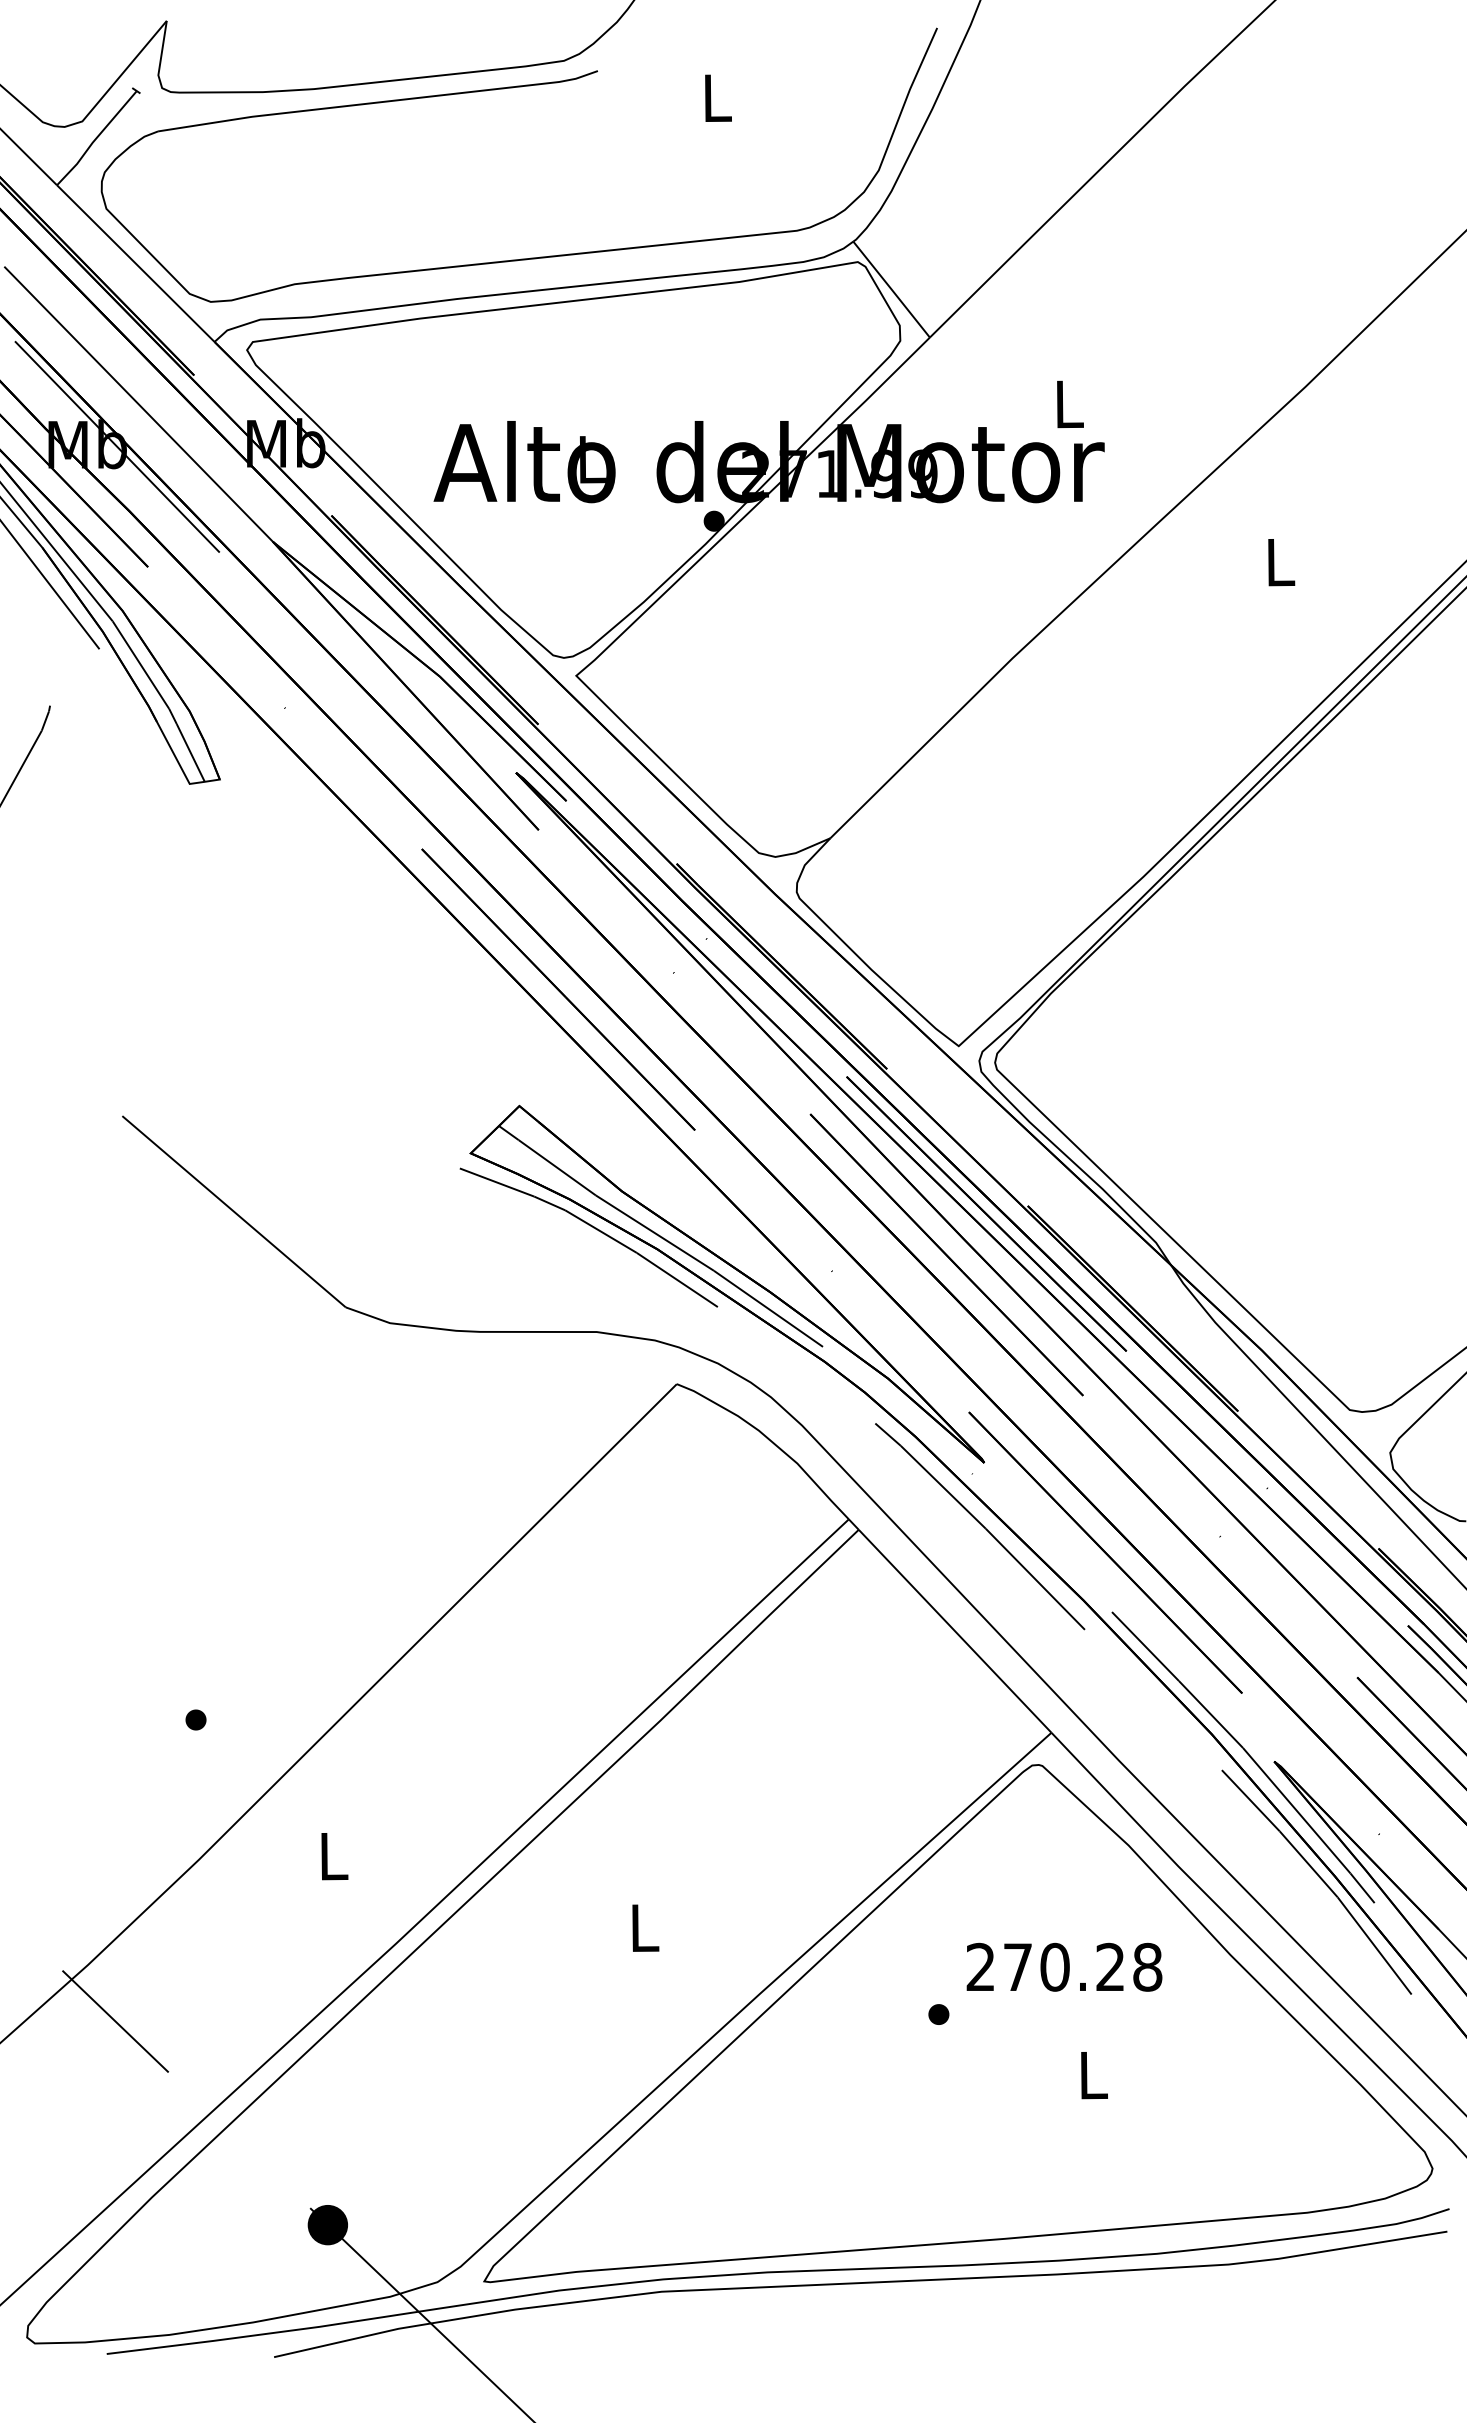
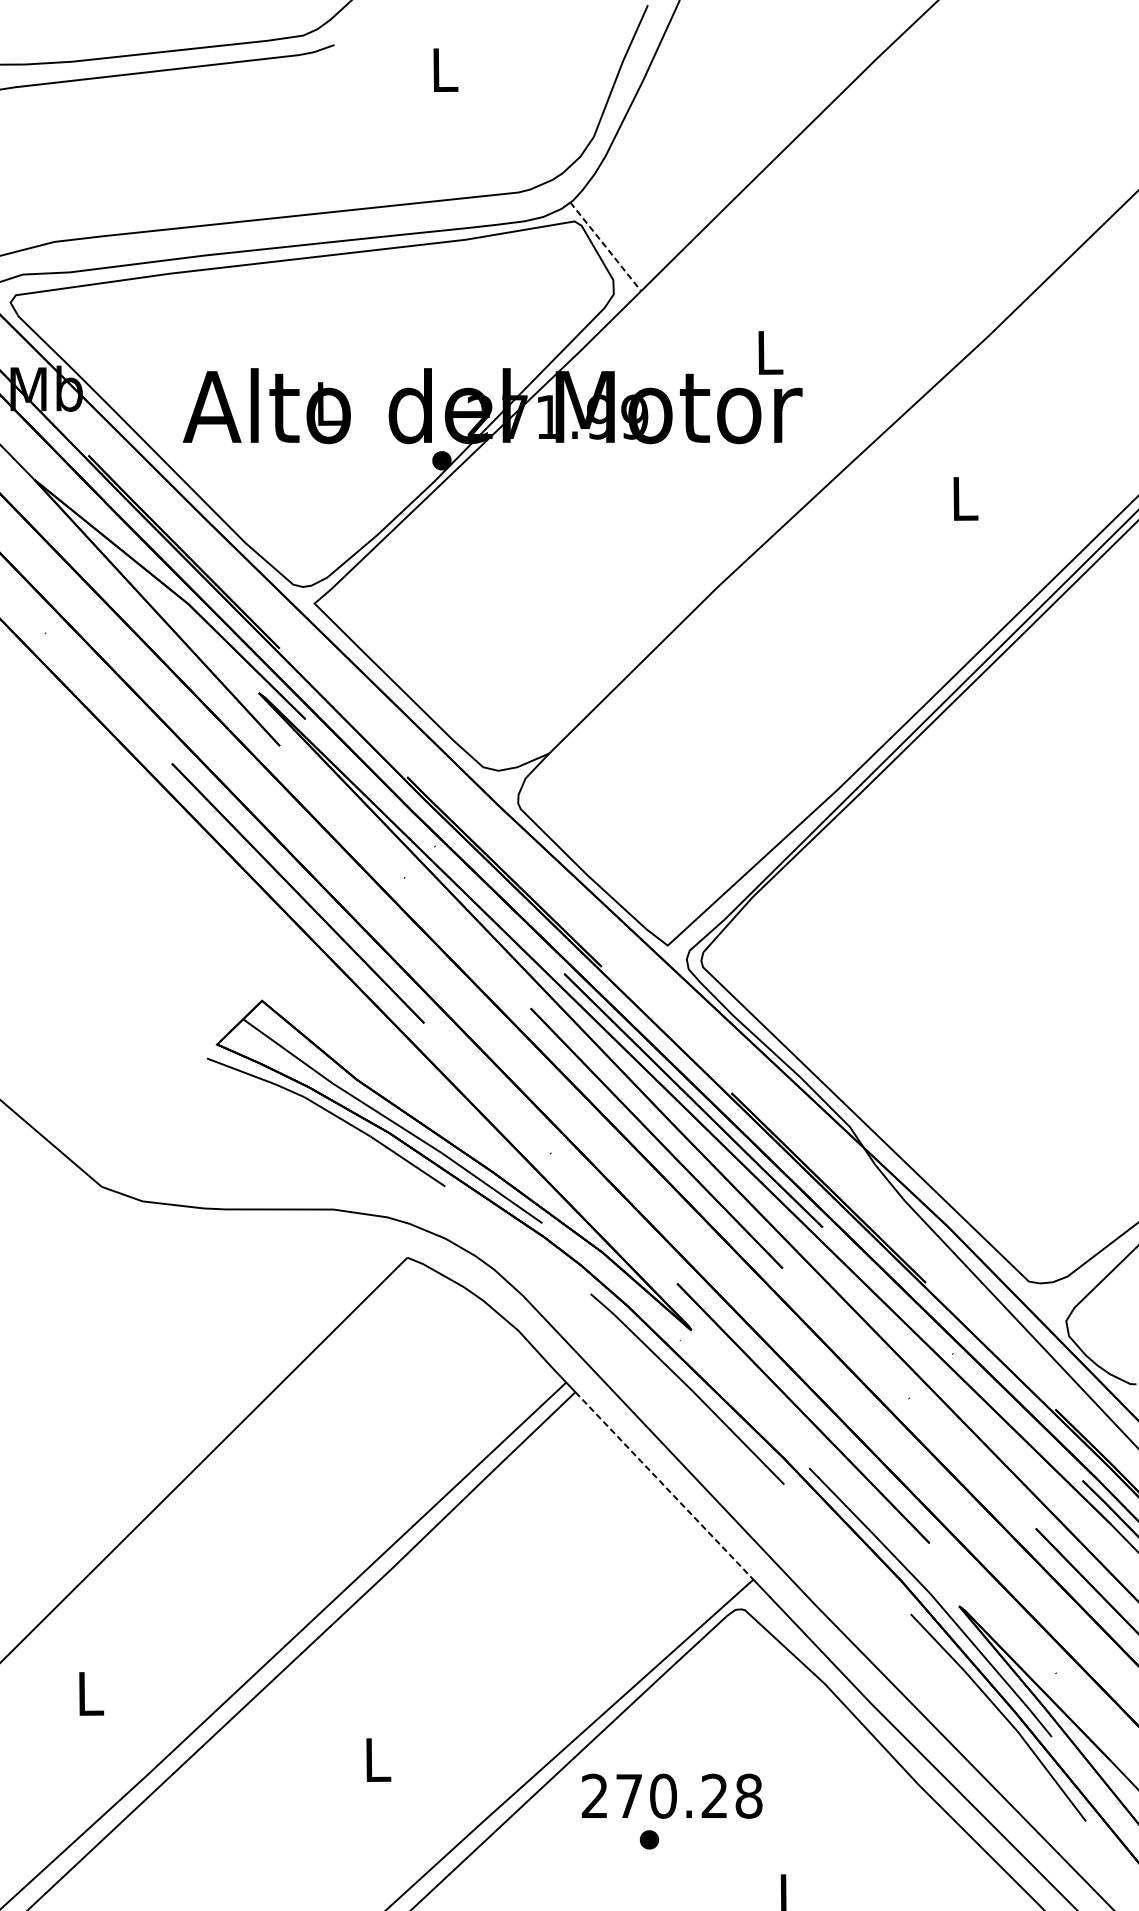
line: (891, 289) -> (605, 246), solid -> dashed
line: (955, 1631) -> (664, 1486), solid -> dashed
text: (1064, 1966) -> (672, 1795), moved

